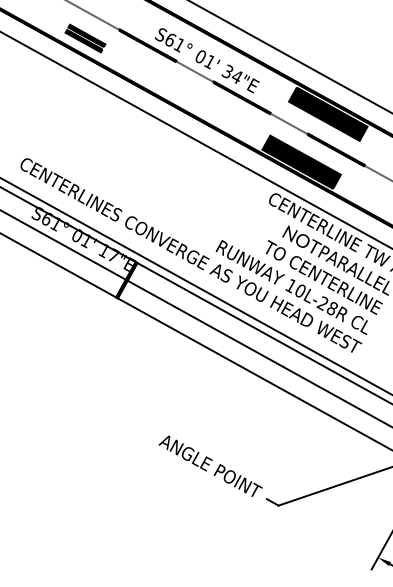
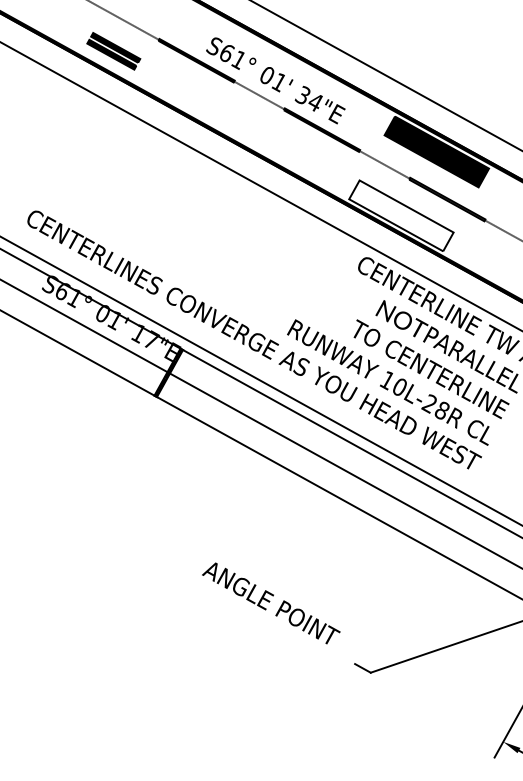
fill: (336, 149) -> (447, 199), removed
fill: (301, 161) -> (401, 215), removed
text: (210, 466) -> (271, 603), moved

